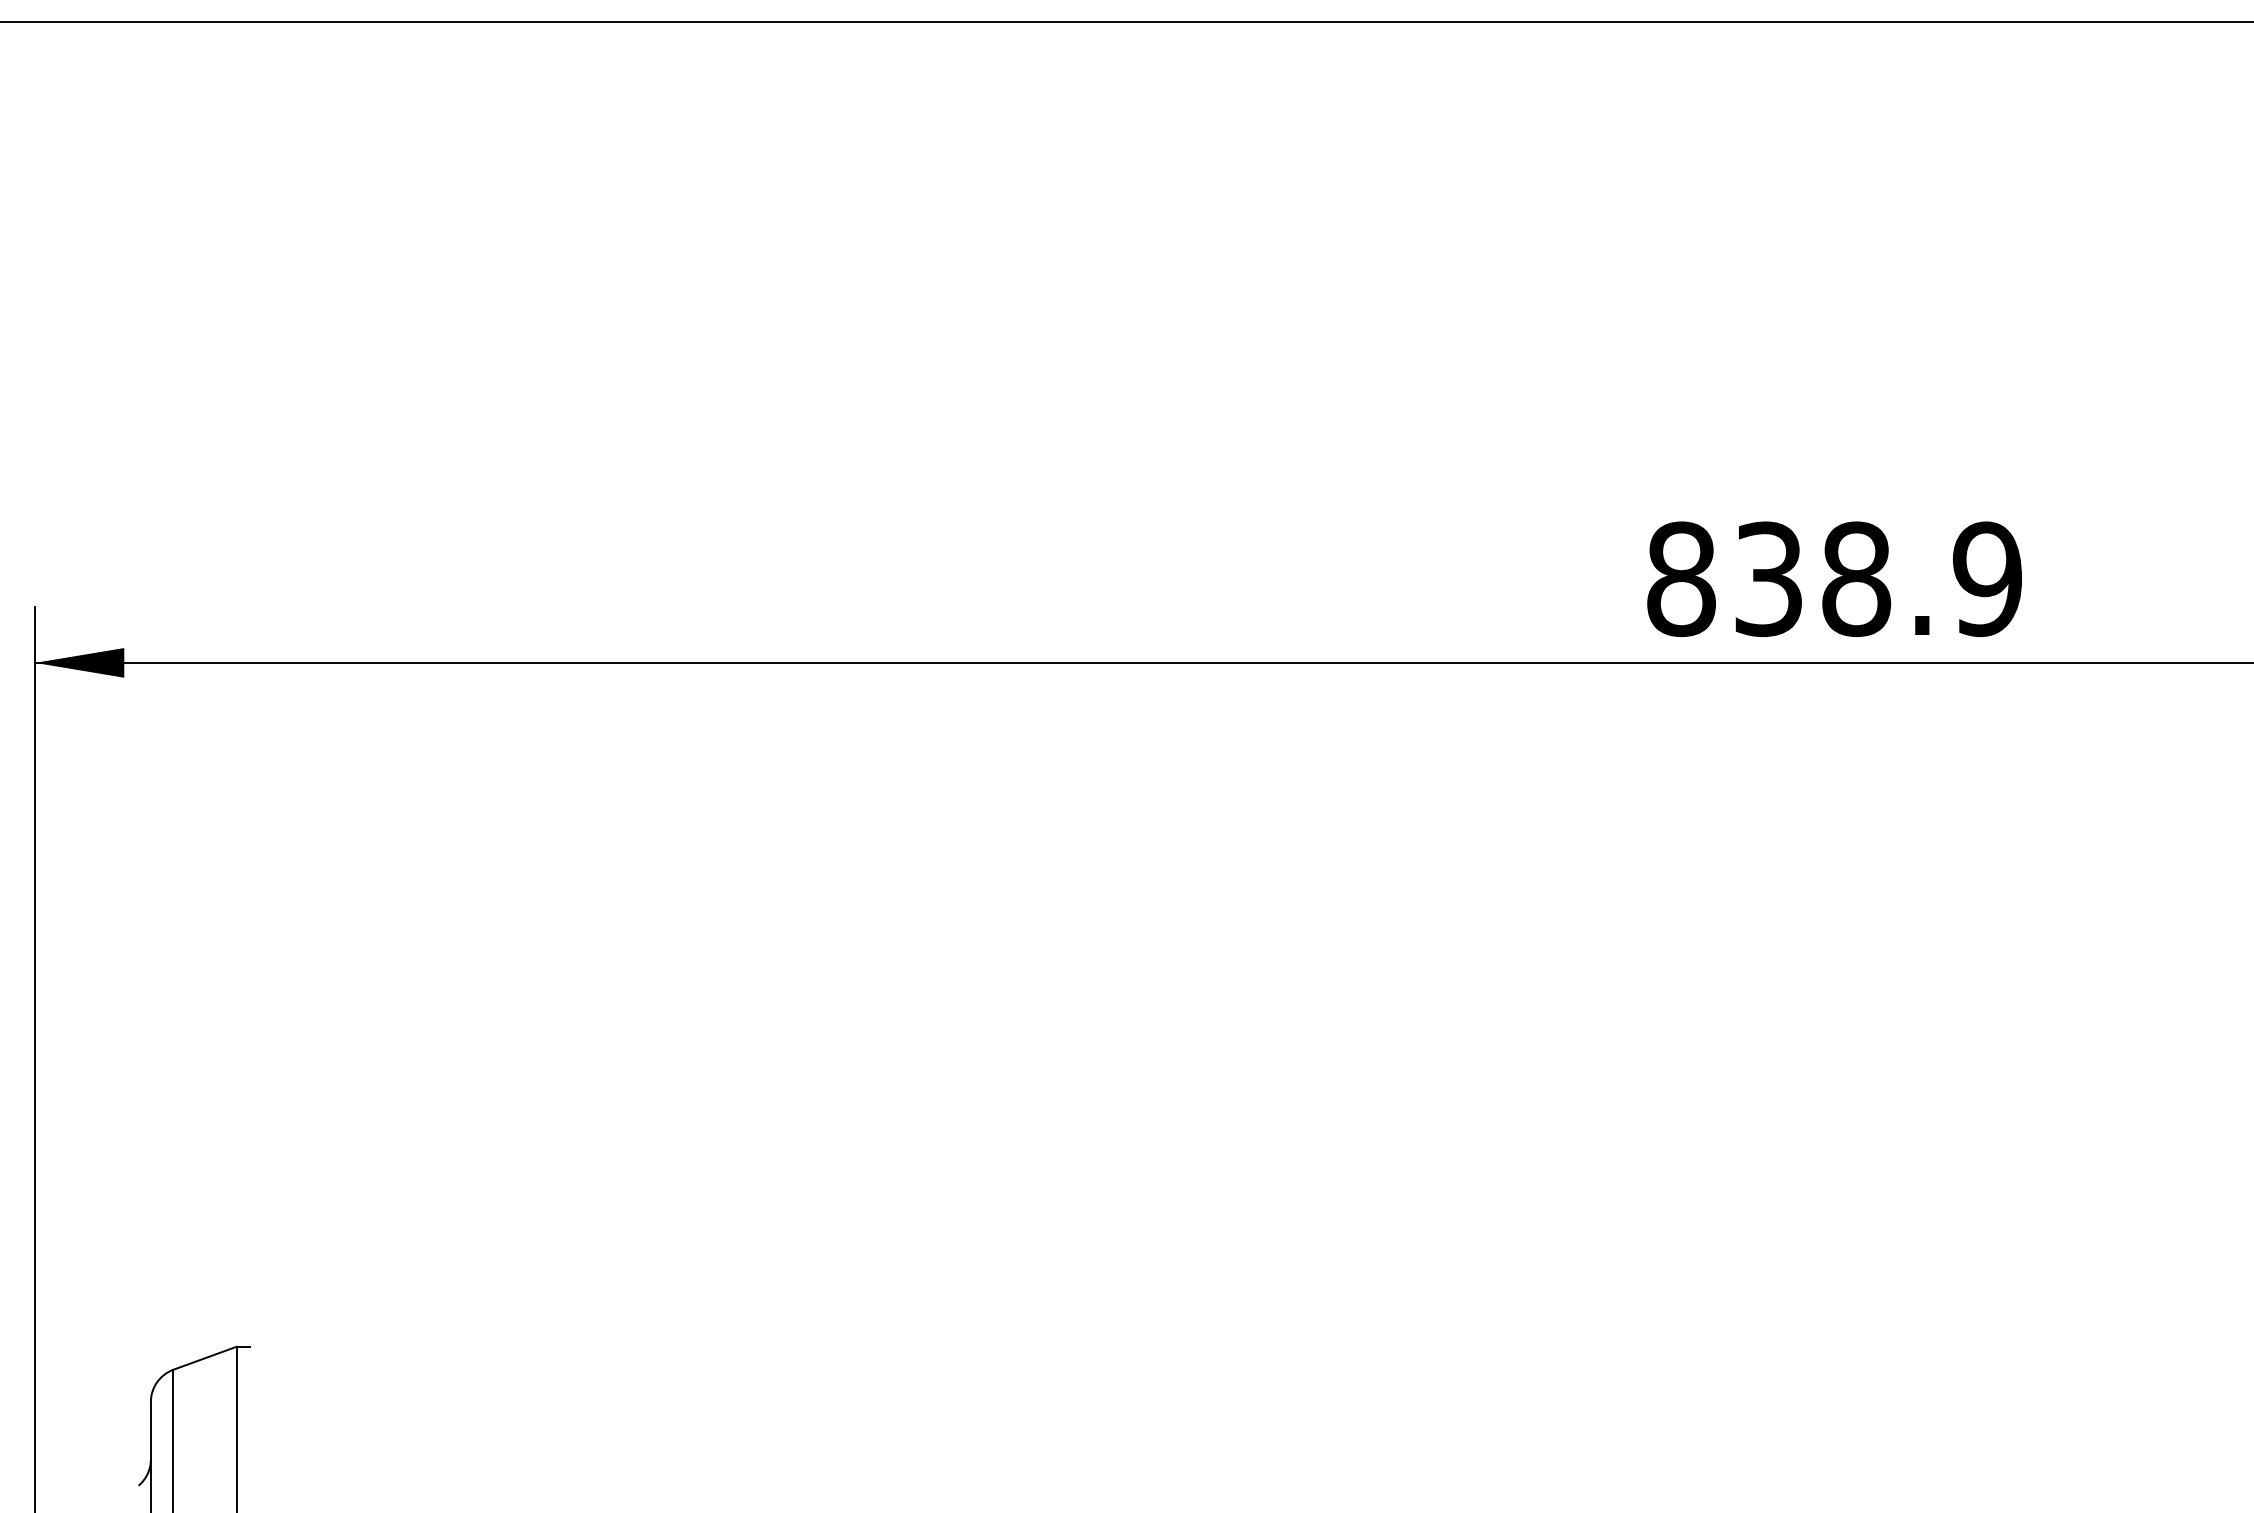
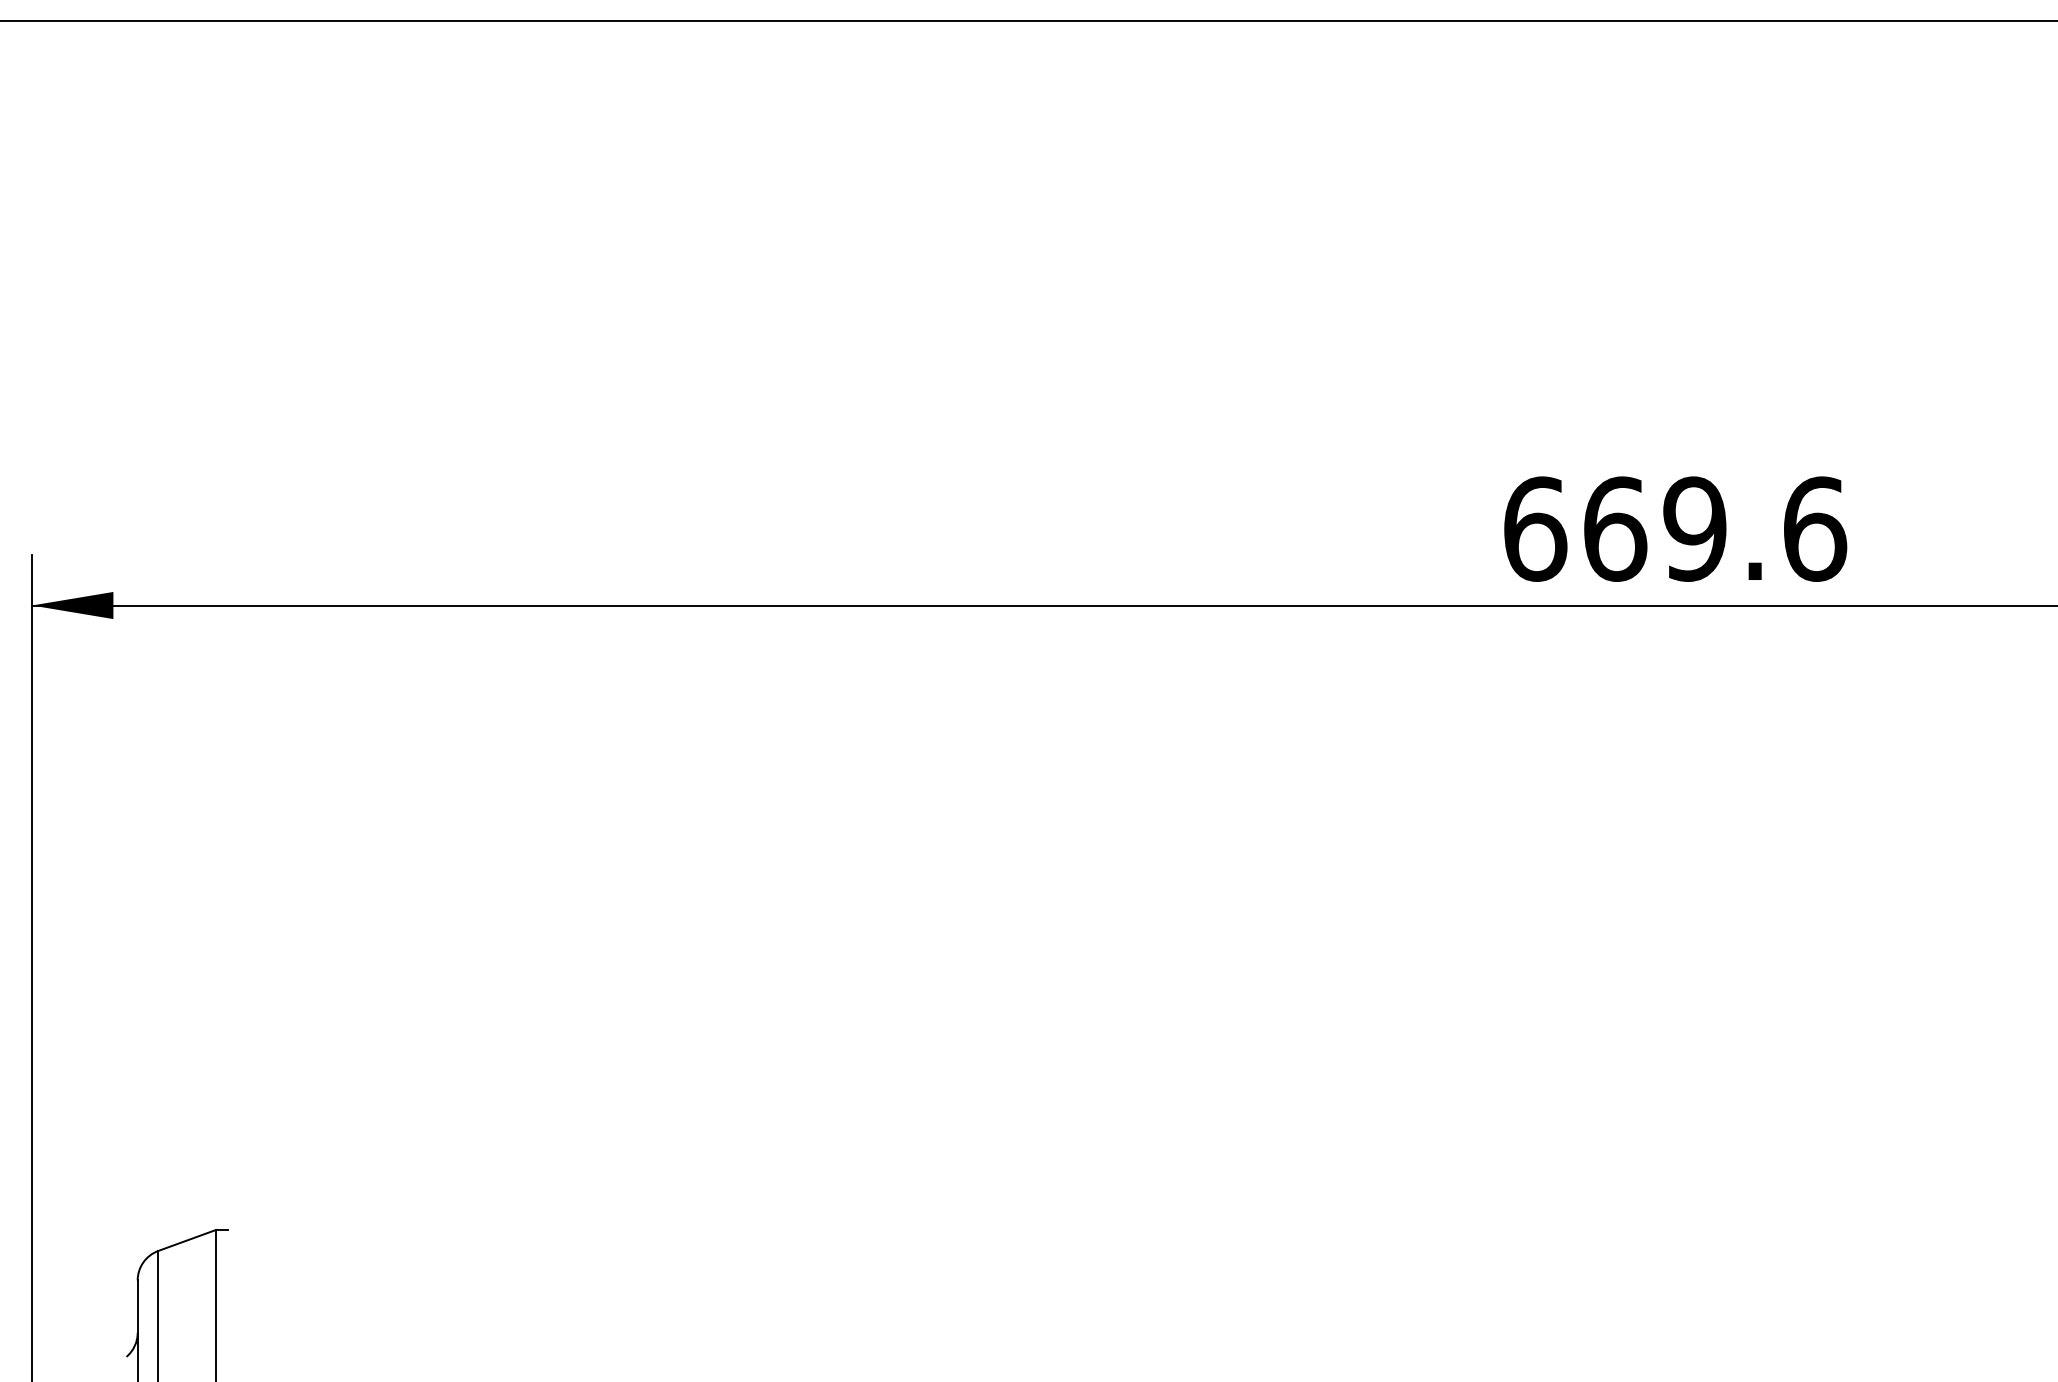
text: (1835, 579) -> (1675, 529), 838.9 -> 669.6

